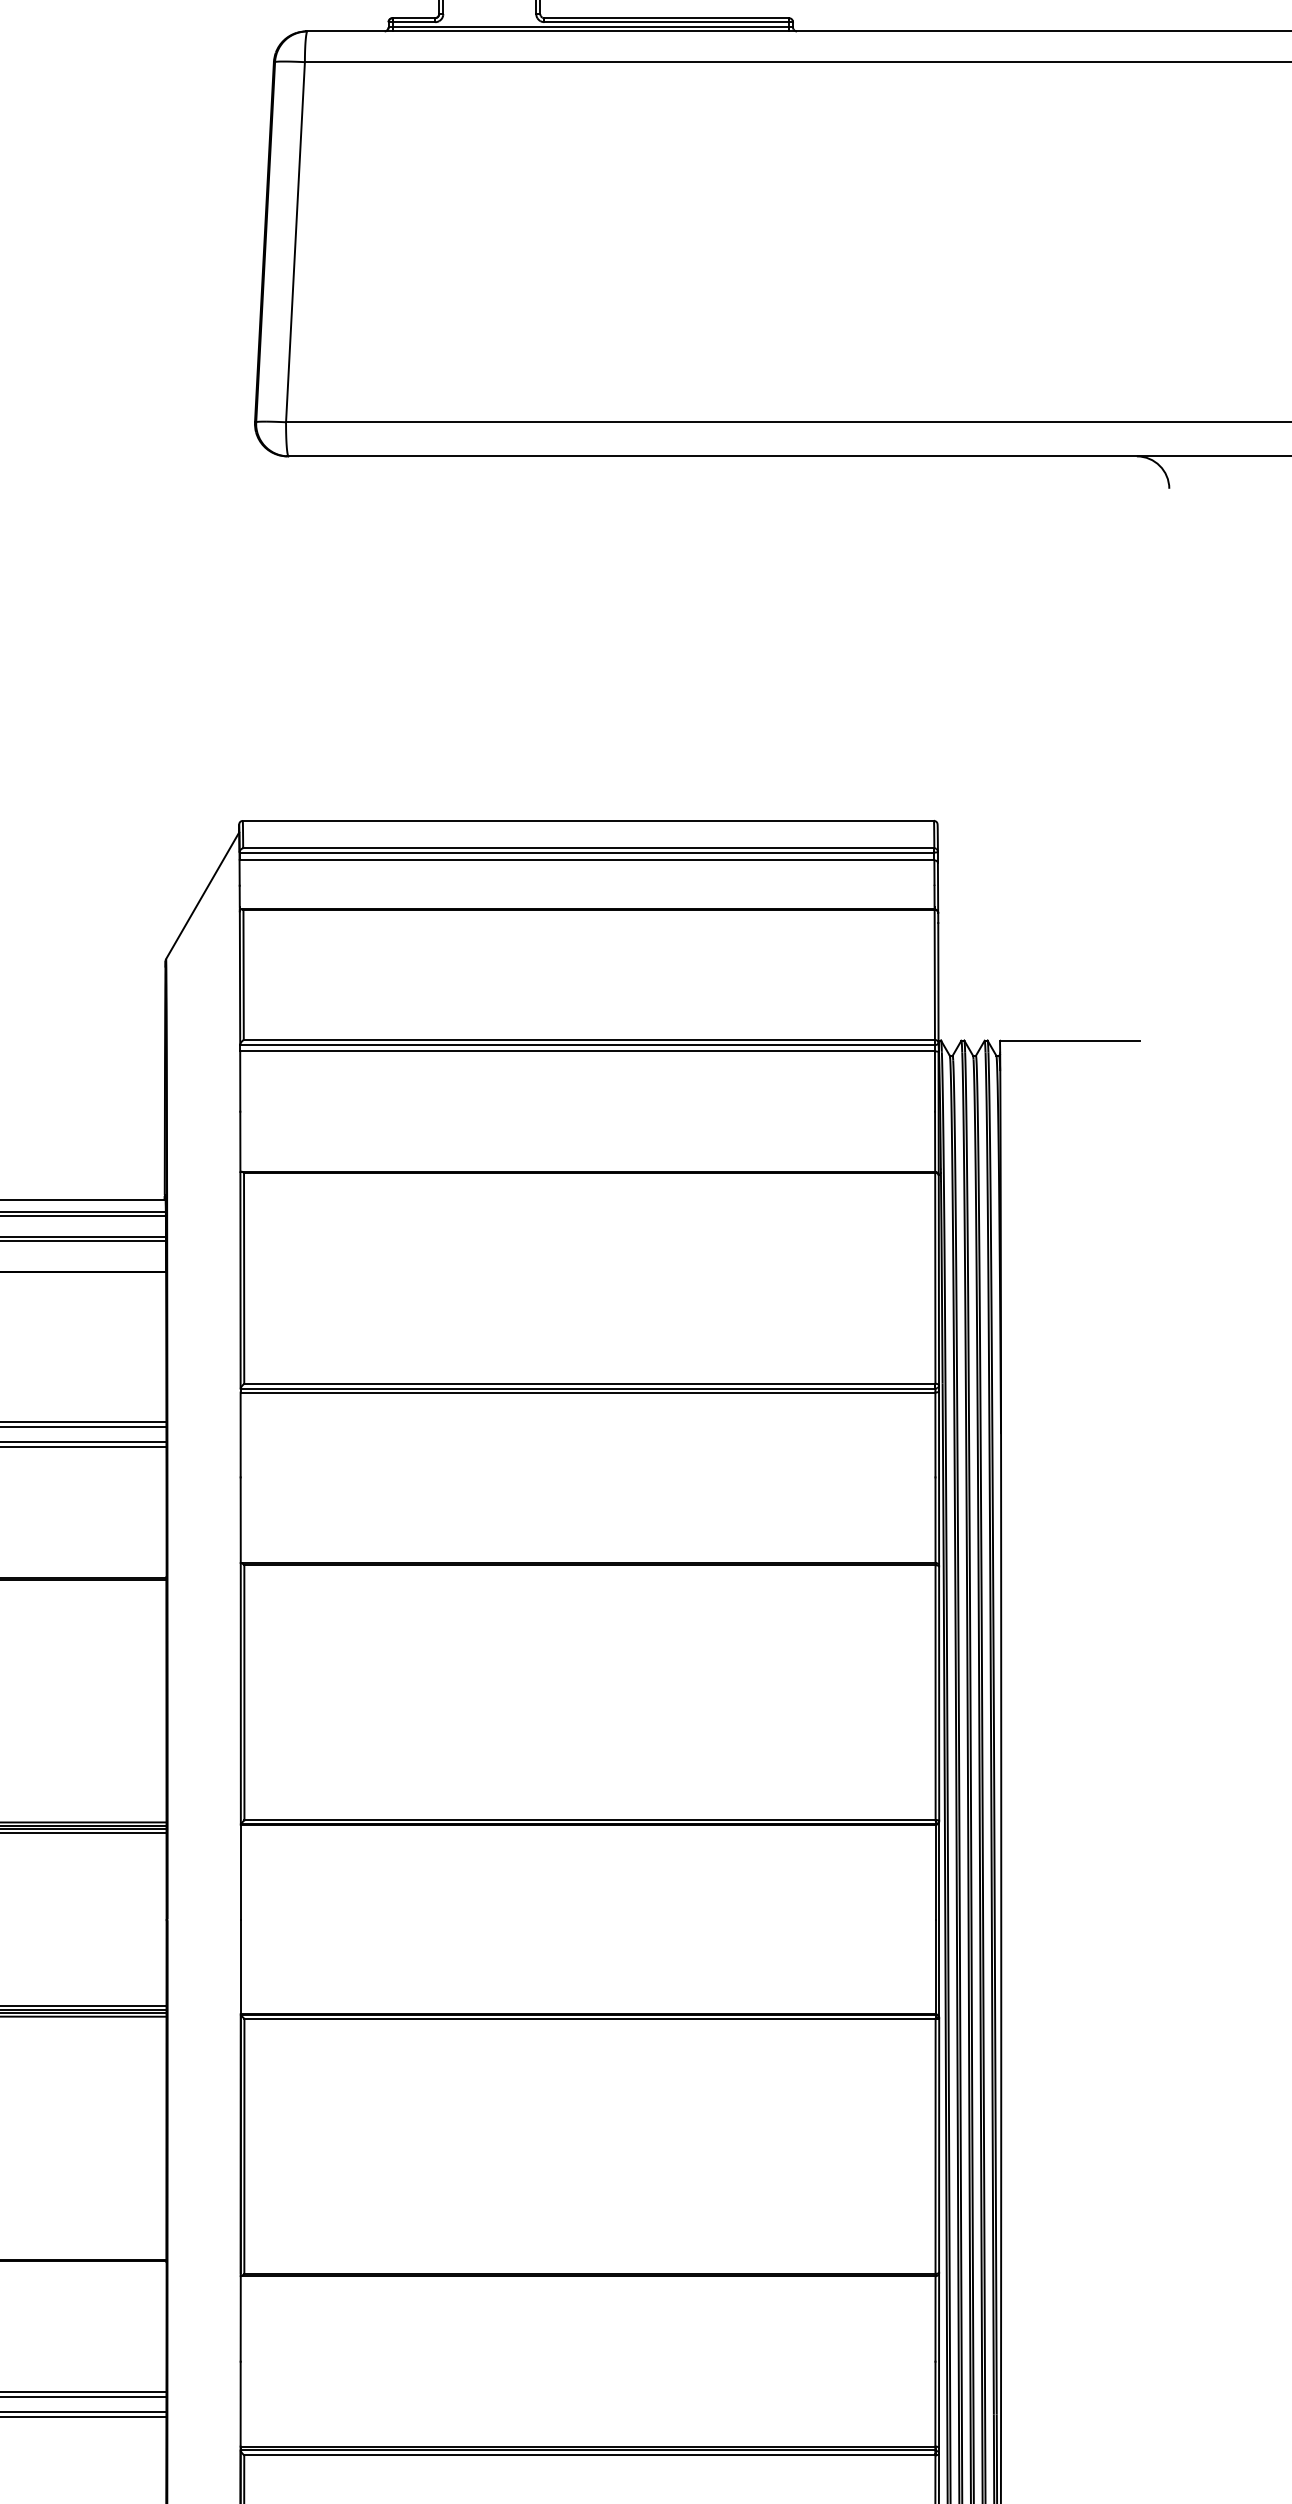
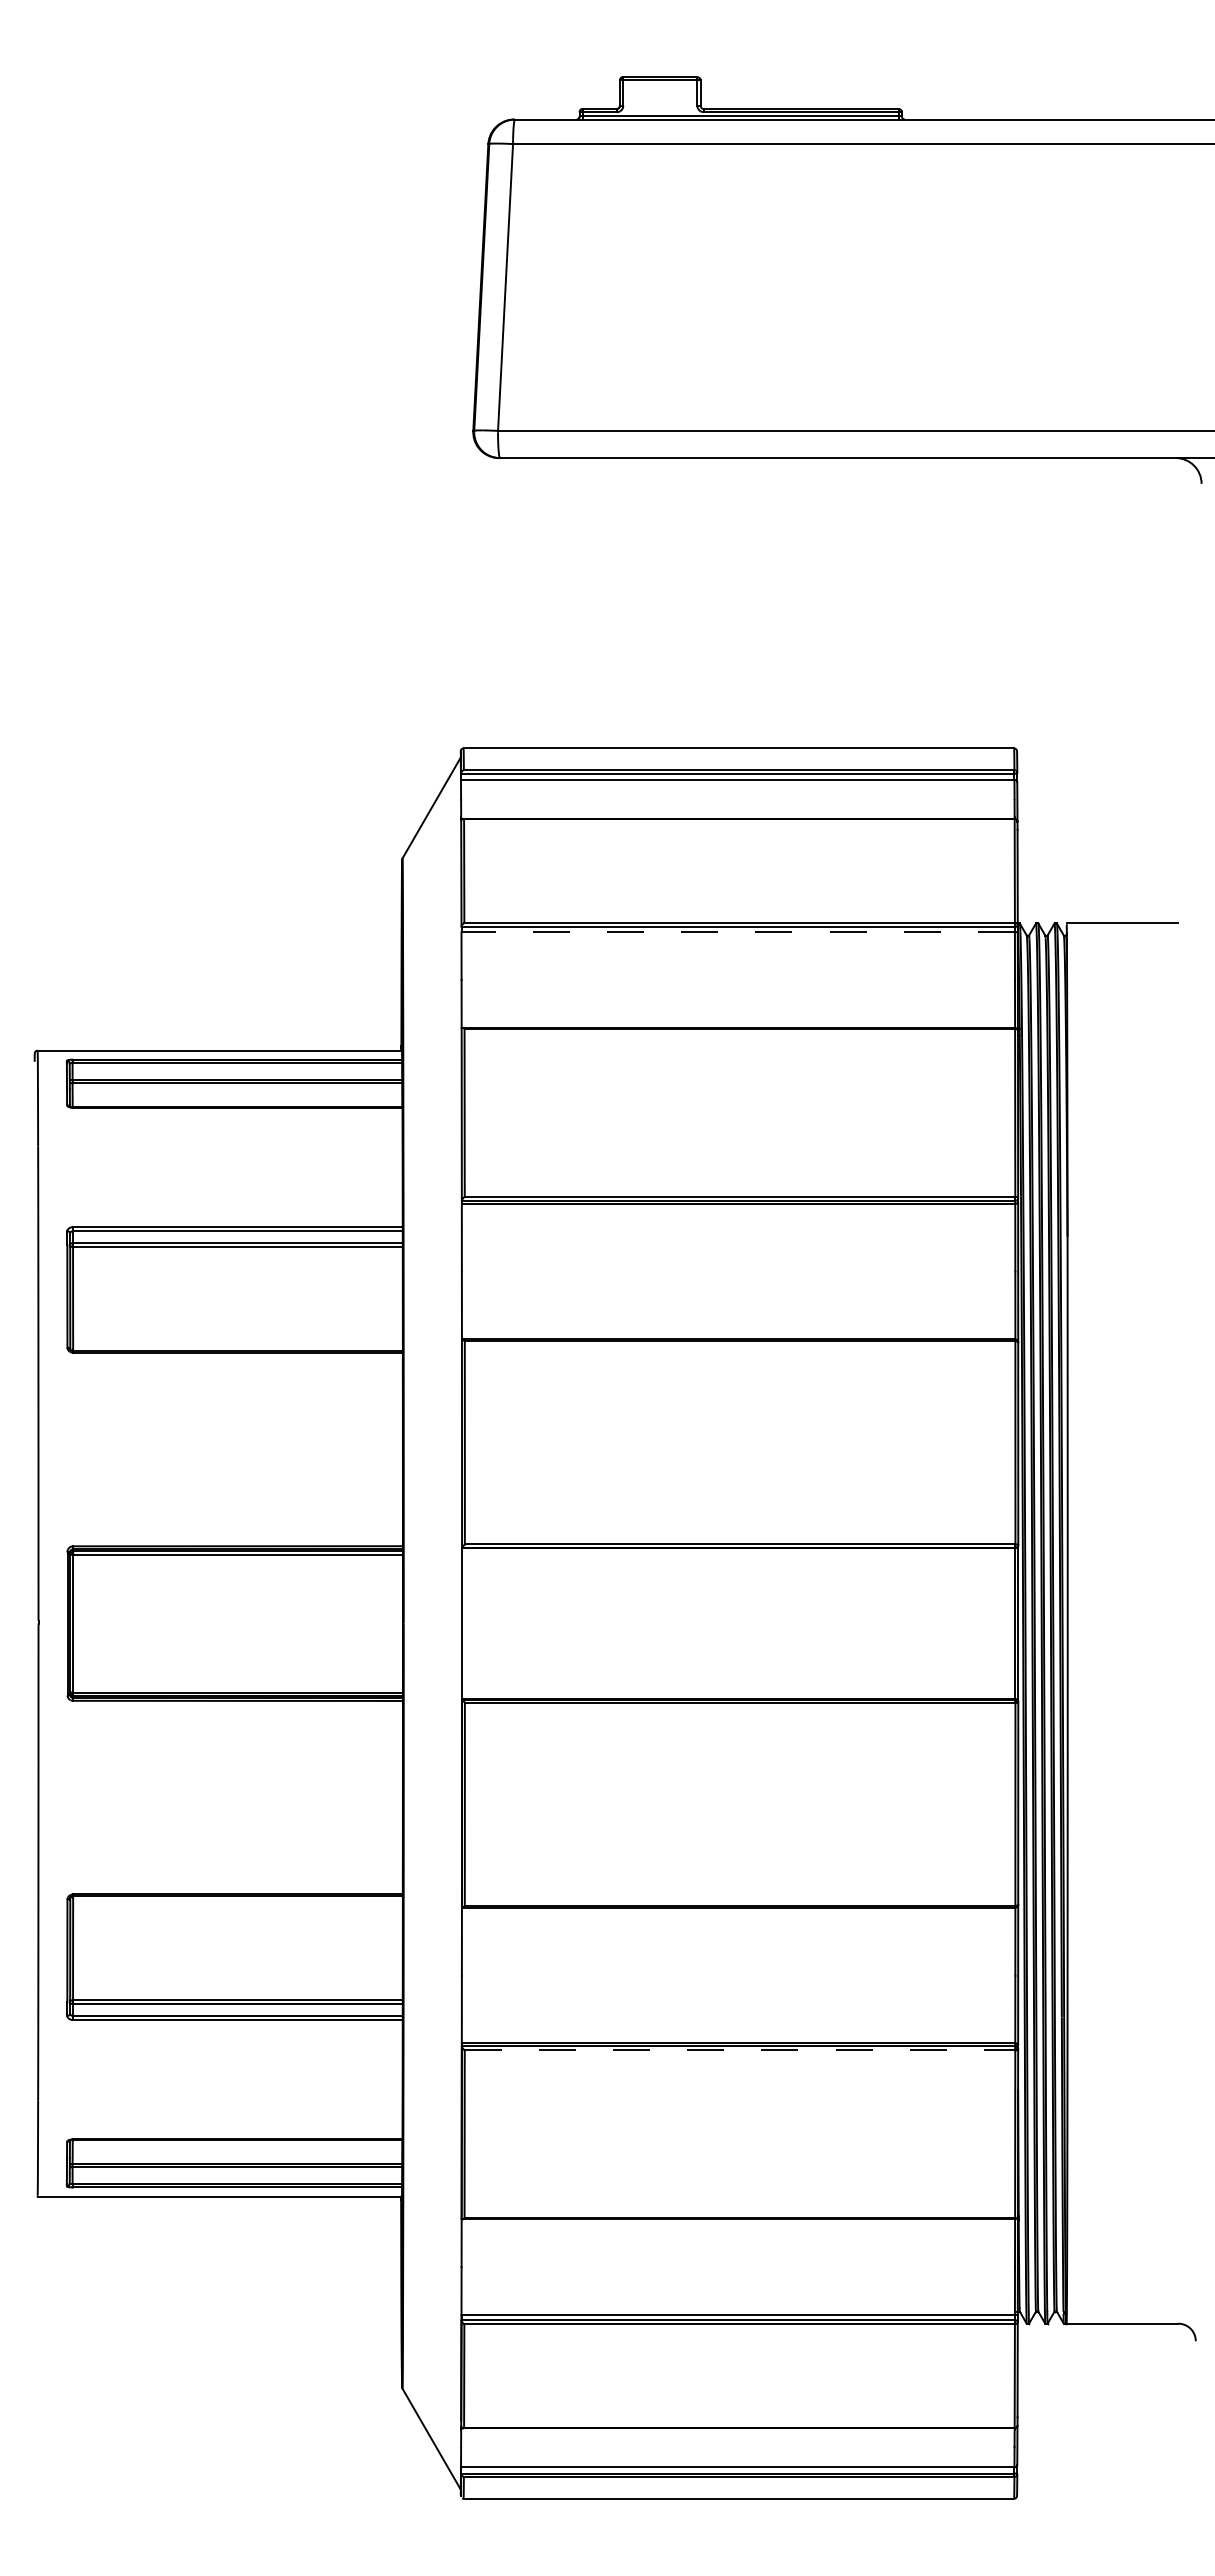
line: (587, 1051) -> (738, 932), solid -> dashed
line: (590, 2455) -> (740, 2050), solid -> dashed

